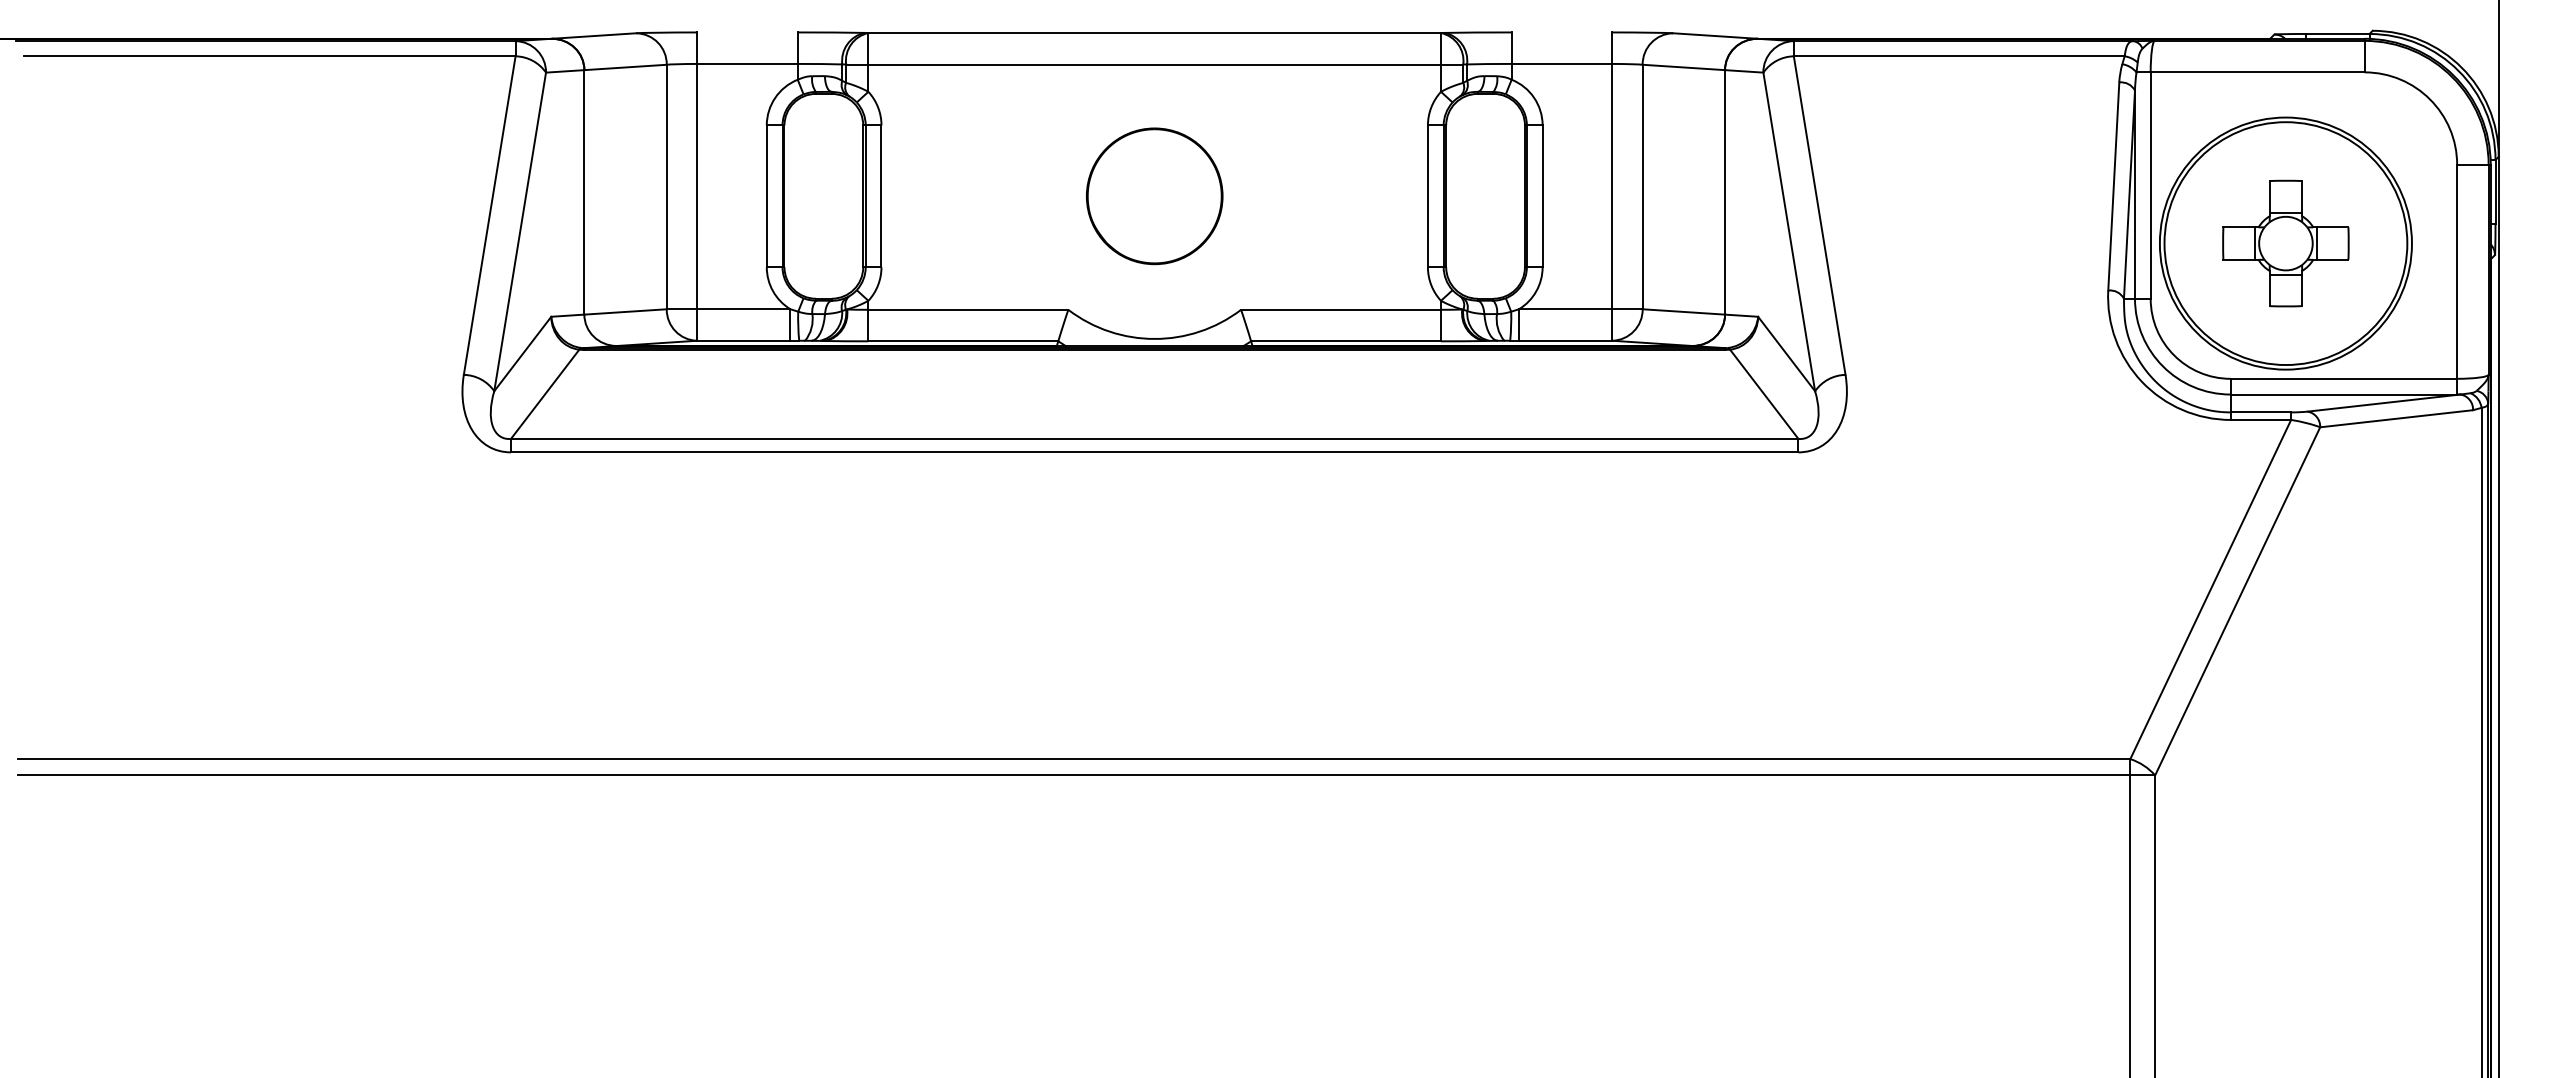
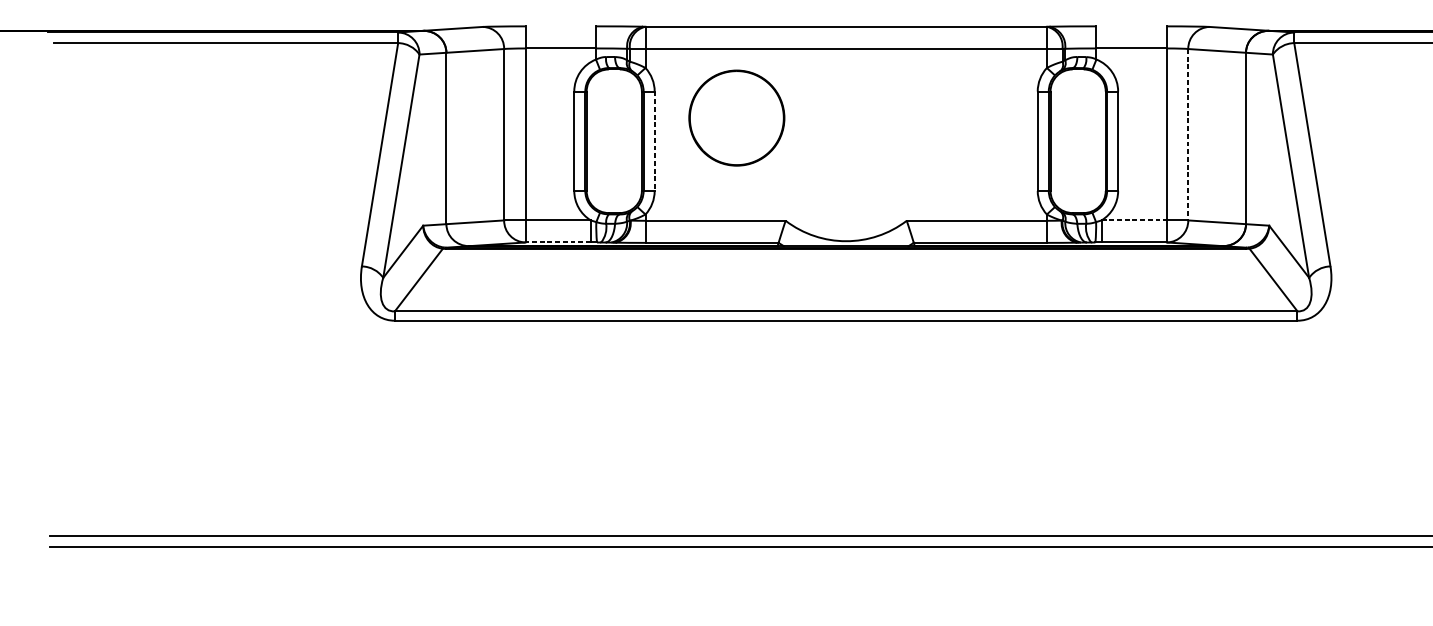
line: (1642, 187) -> (1188, 135), solid -> dashed
line: (881, 196) -> (654, 141), solid -> dashed
part: (1154, 196) -> (736, 118), moved
line: (1565, 309) -> (1134, 220), solid -> dashed
line: (743, 340) -> (557, 242), solid -> dashed

